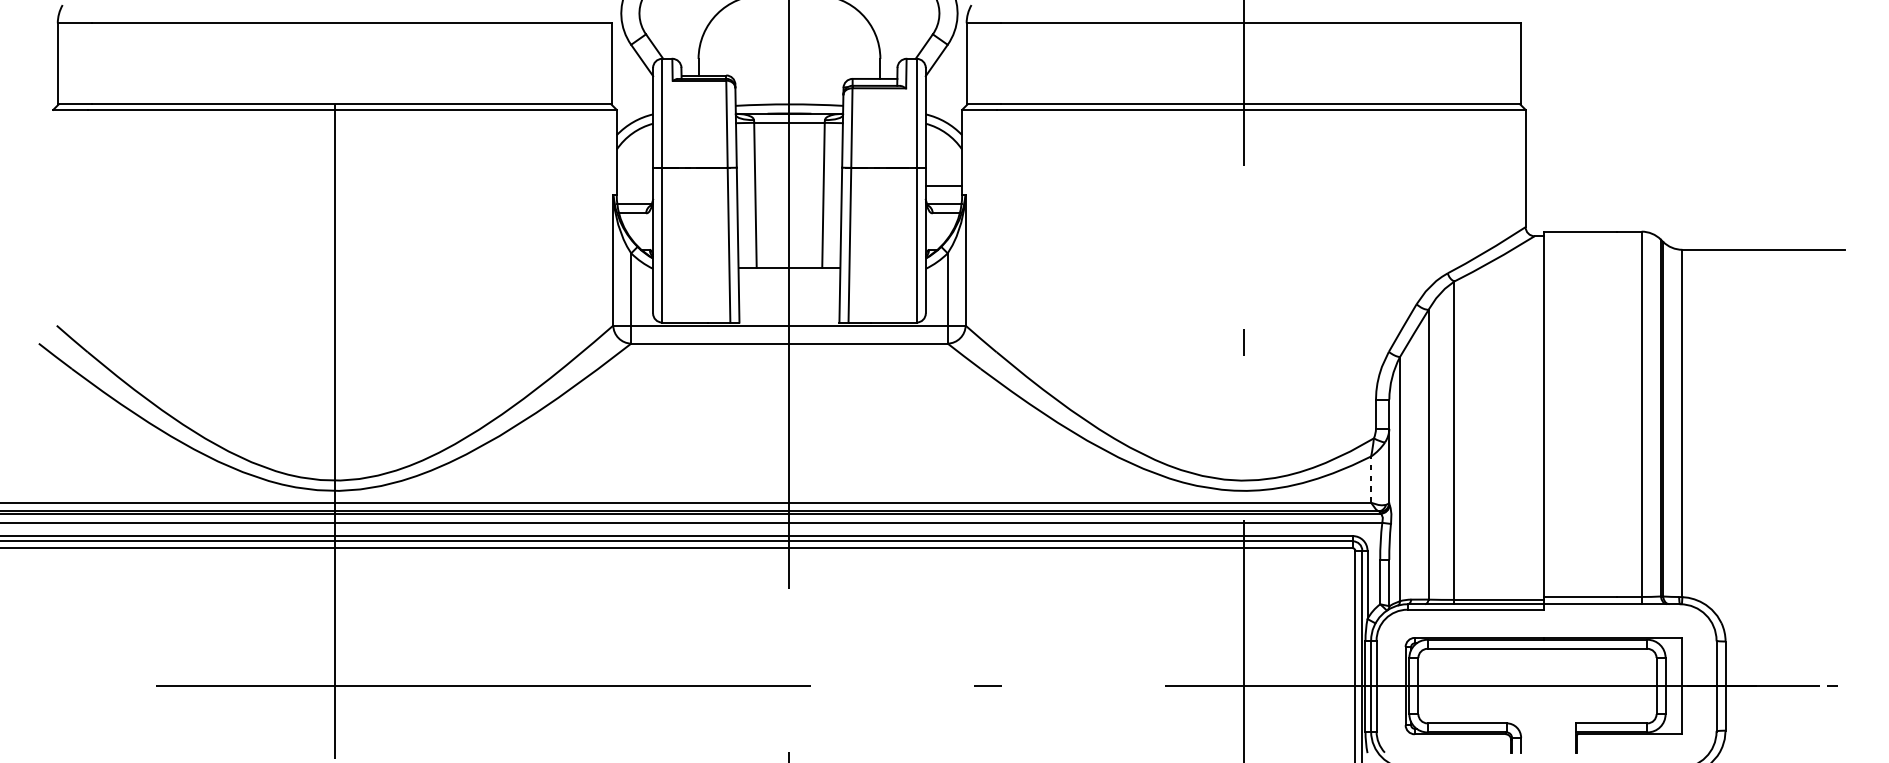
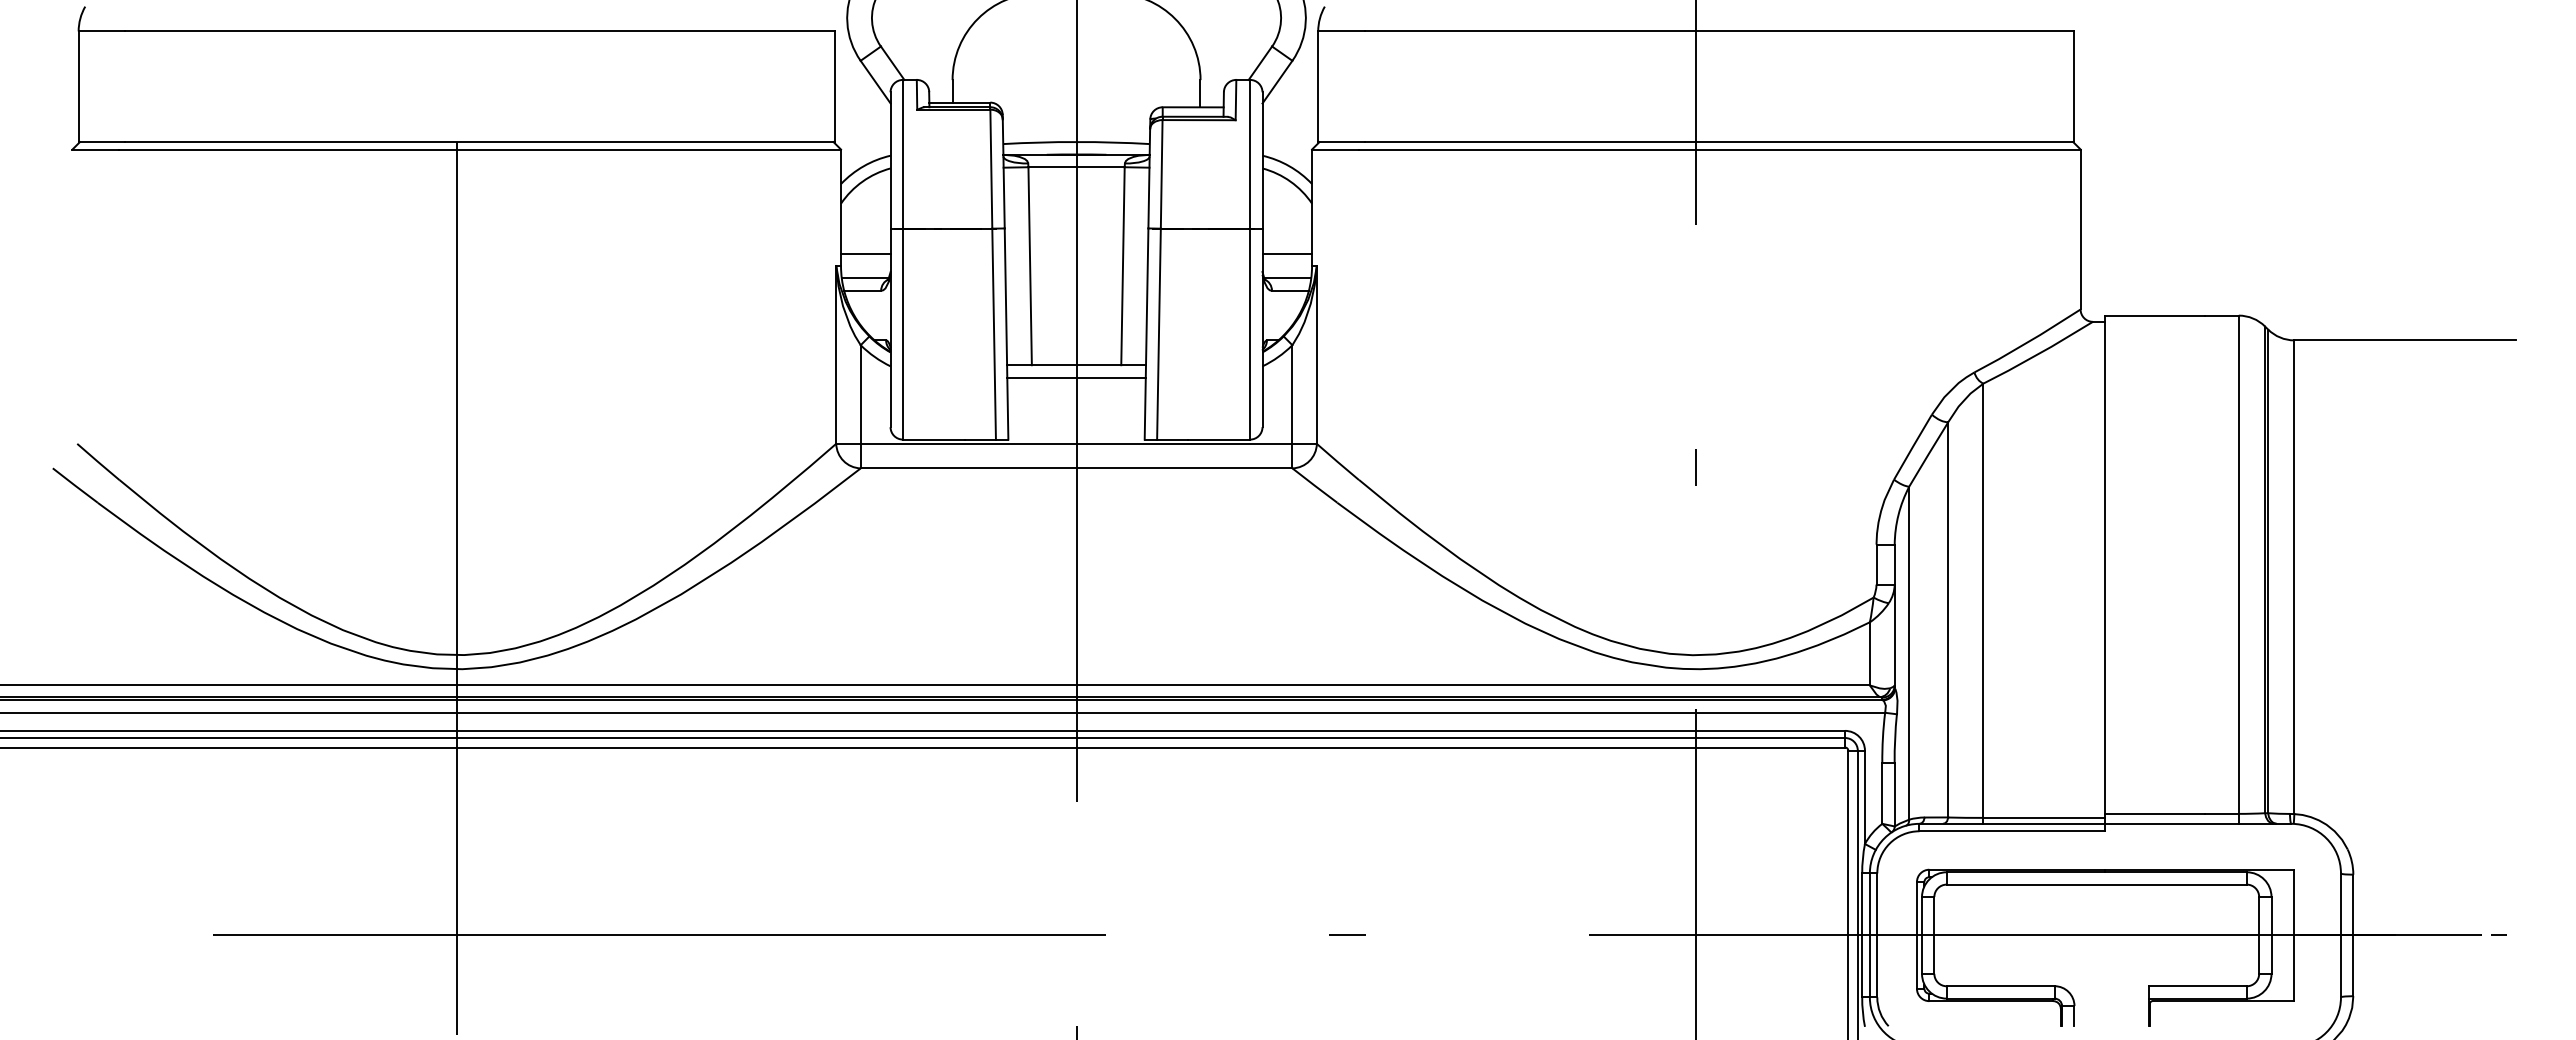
line: (634, 186) -> (865, 253), added
line: (789, 277) -> (1076, 377), added
line: (1370, 479) -> (1869, 653), dashed -> solid

